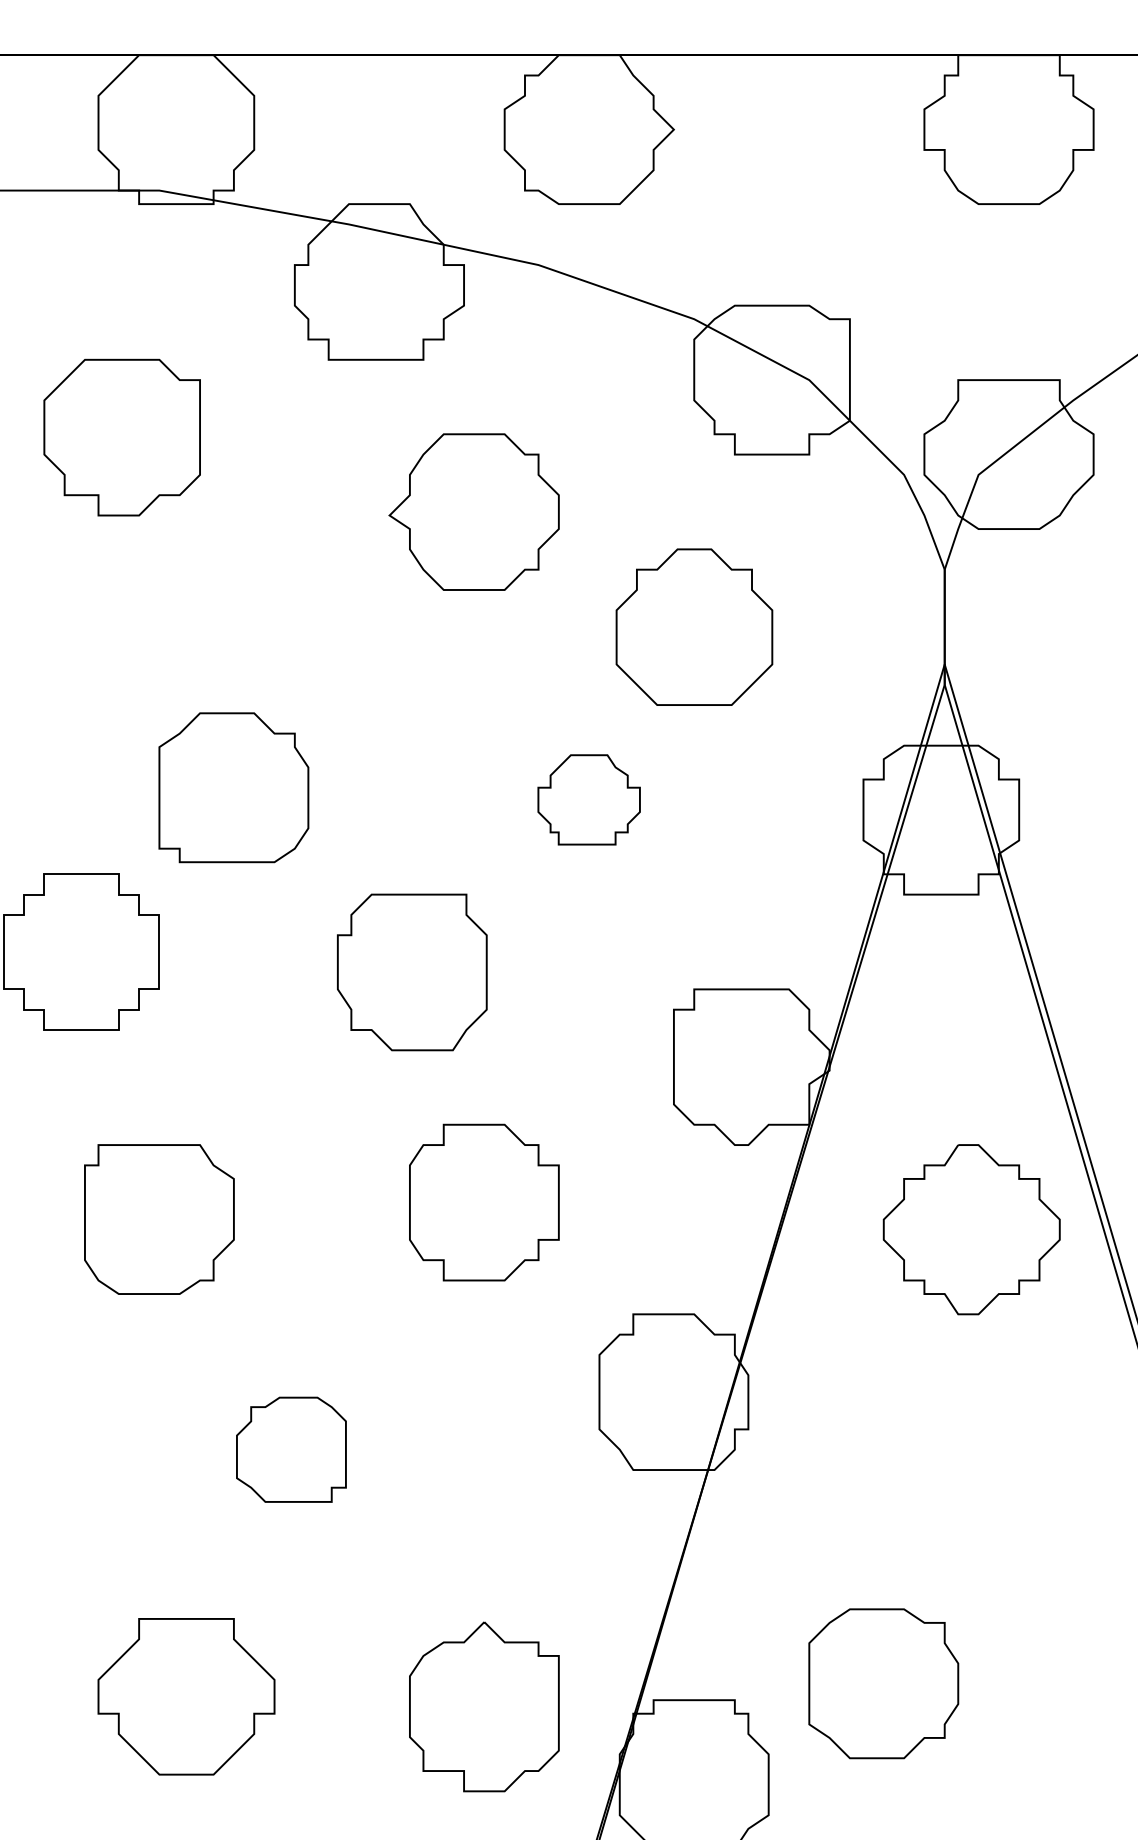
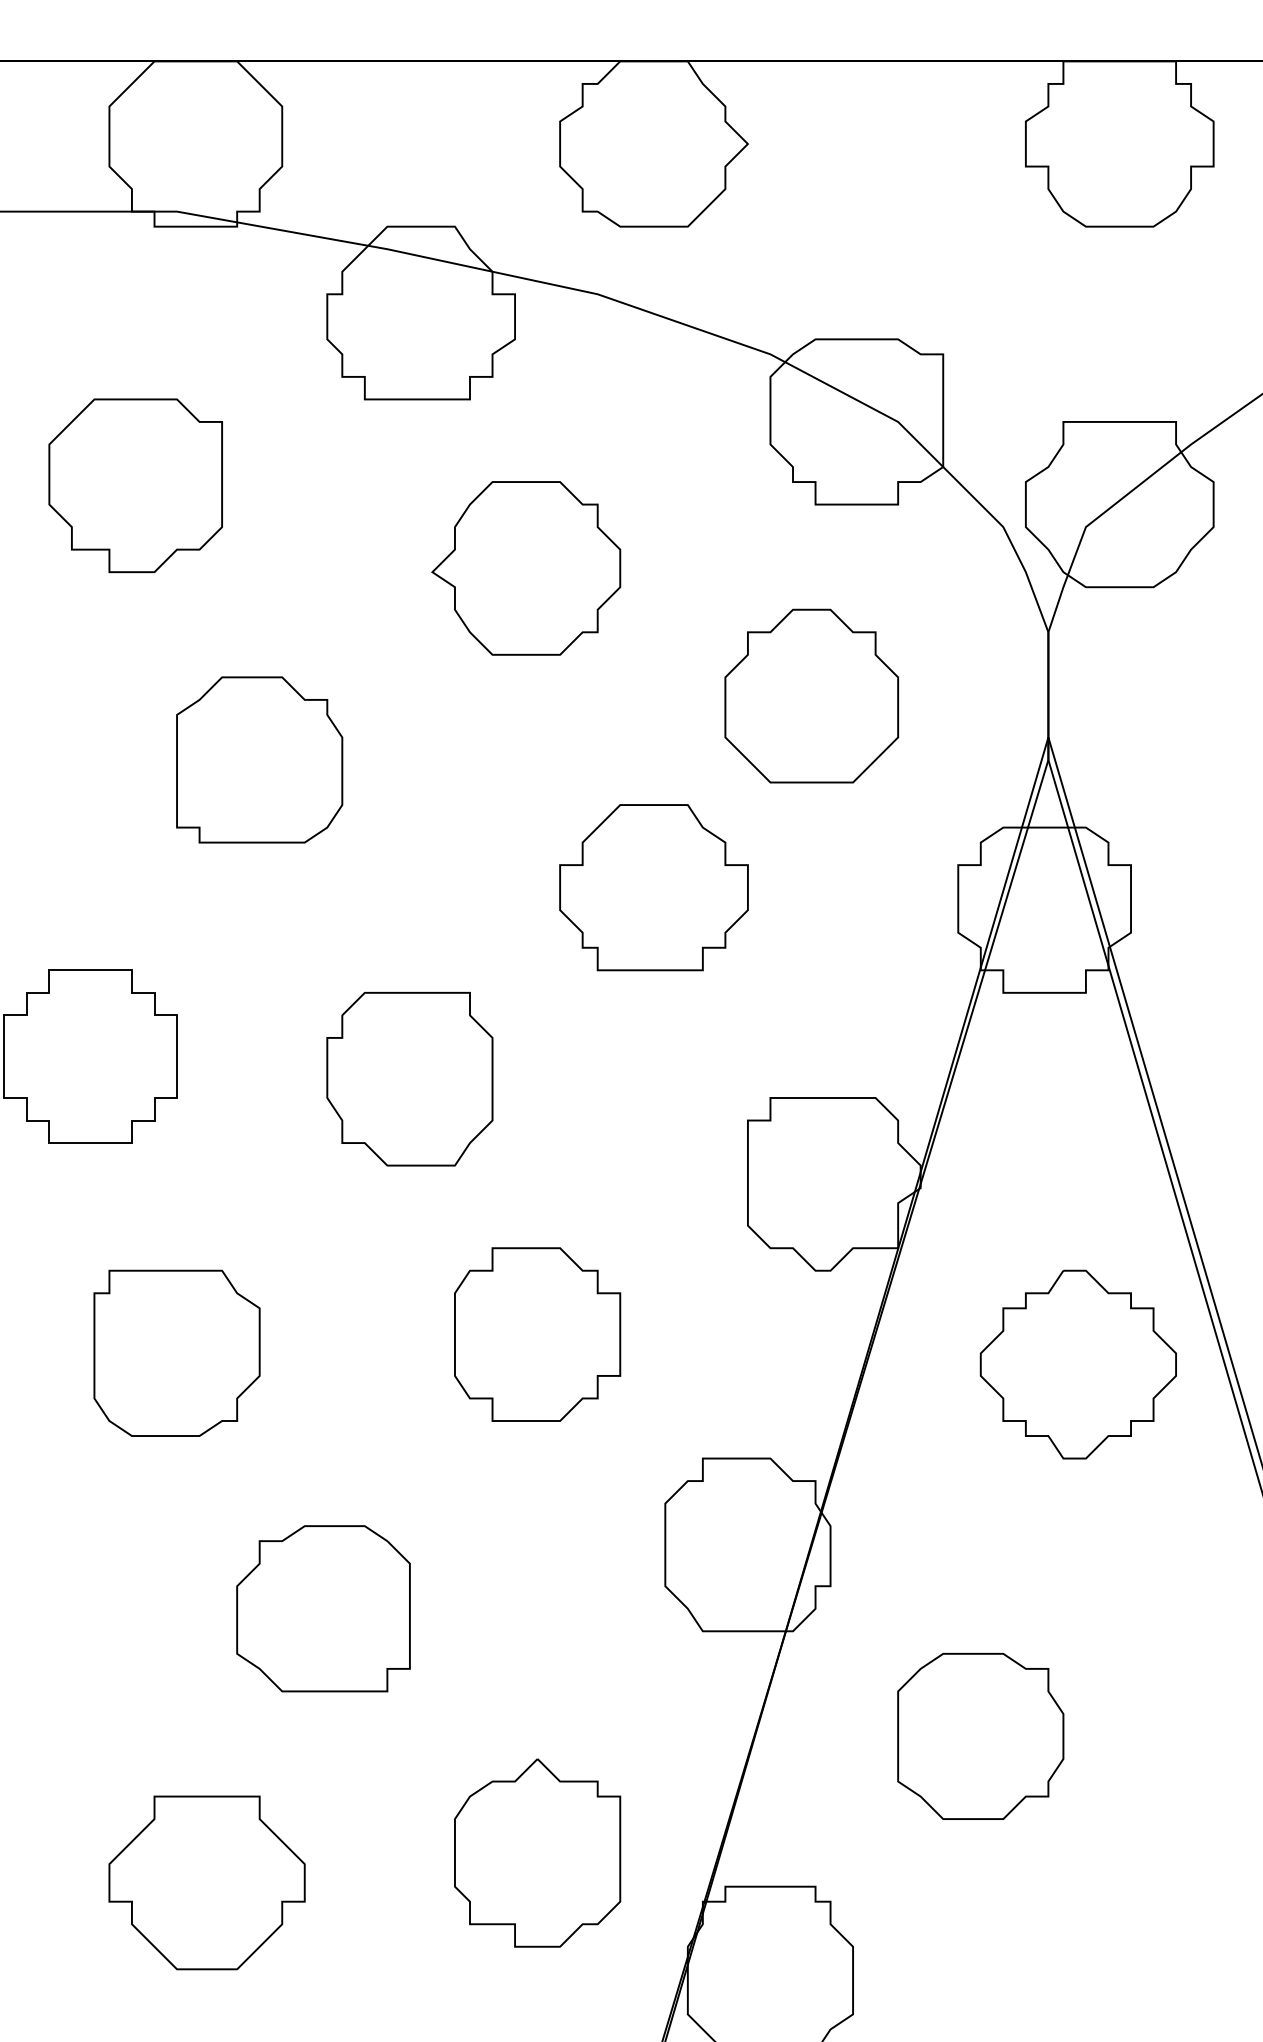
part: (694, 626) -> (811, 695), moved
part: (233, 787) -> (259, 759), moved
part: (588, 799) -> (653, 887), size x1.67
part: (412, 972) -> (410, 1079), moved
part: (291, 1449) -> (323, 1608), size x1.43
part: (883, 1683) -> (980, 1736), moved
part: (484, 1706) -> (537, 1852), moved

